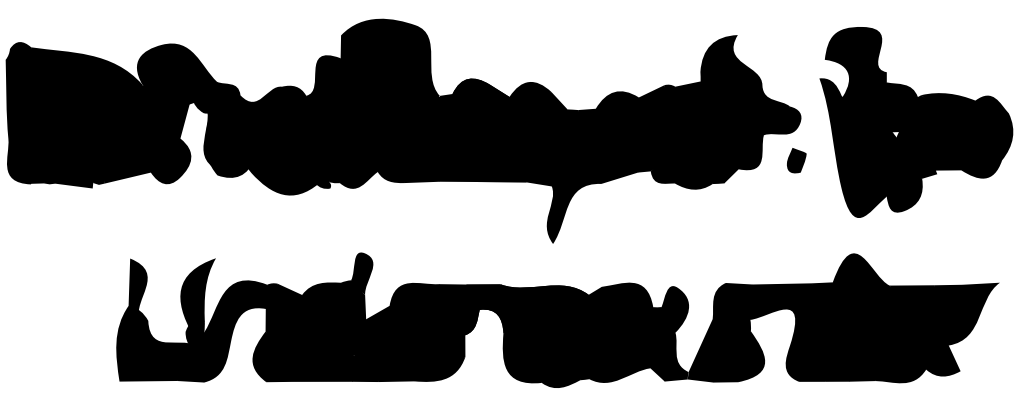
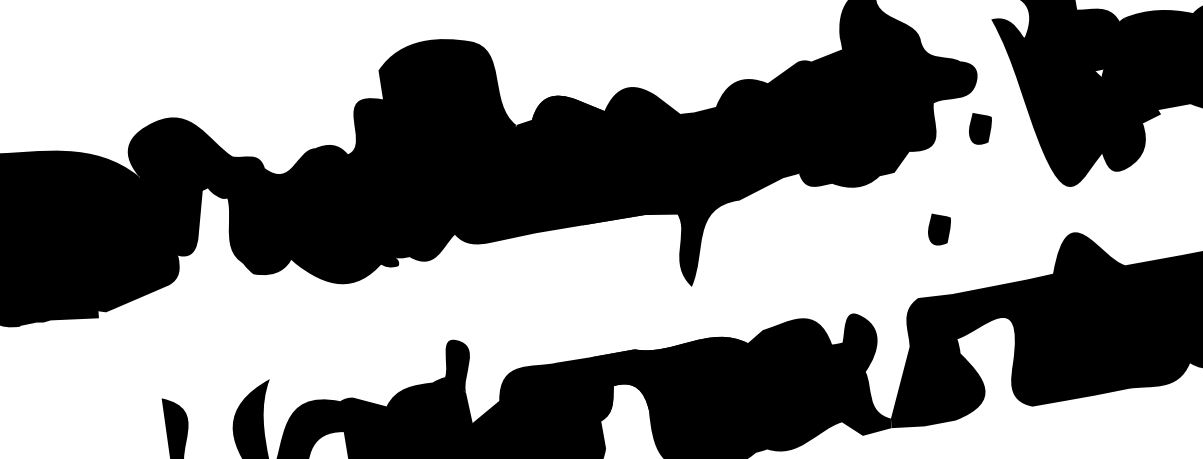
fill: (170, 161) -> (191, 267), removed
part: (751, 232) -> (939, 228), added

